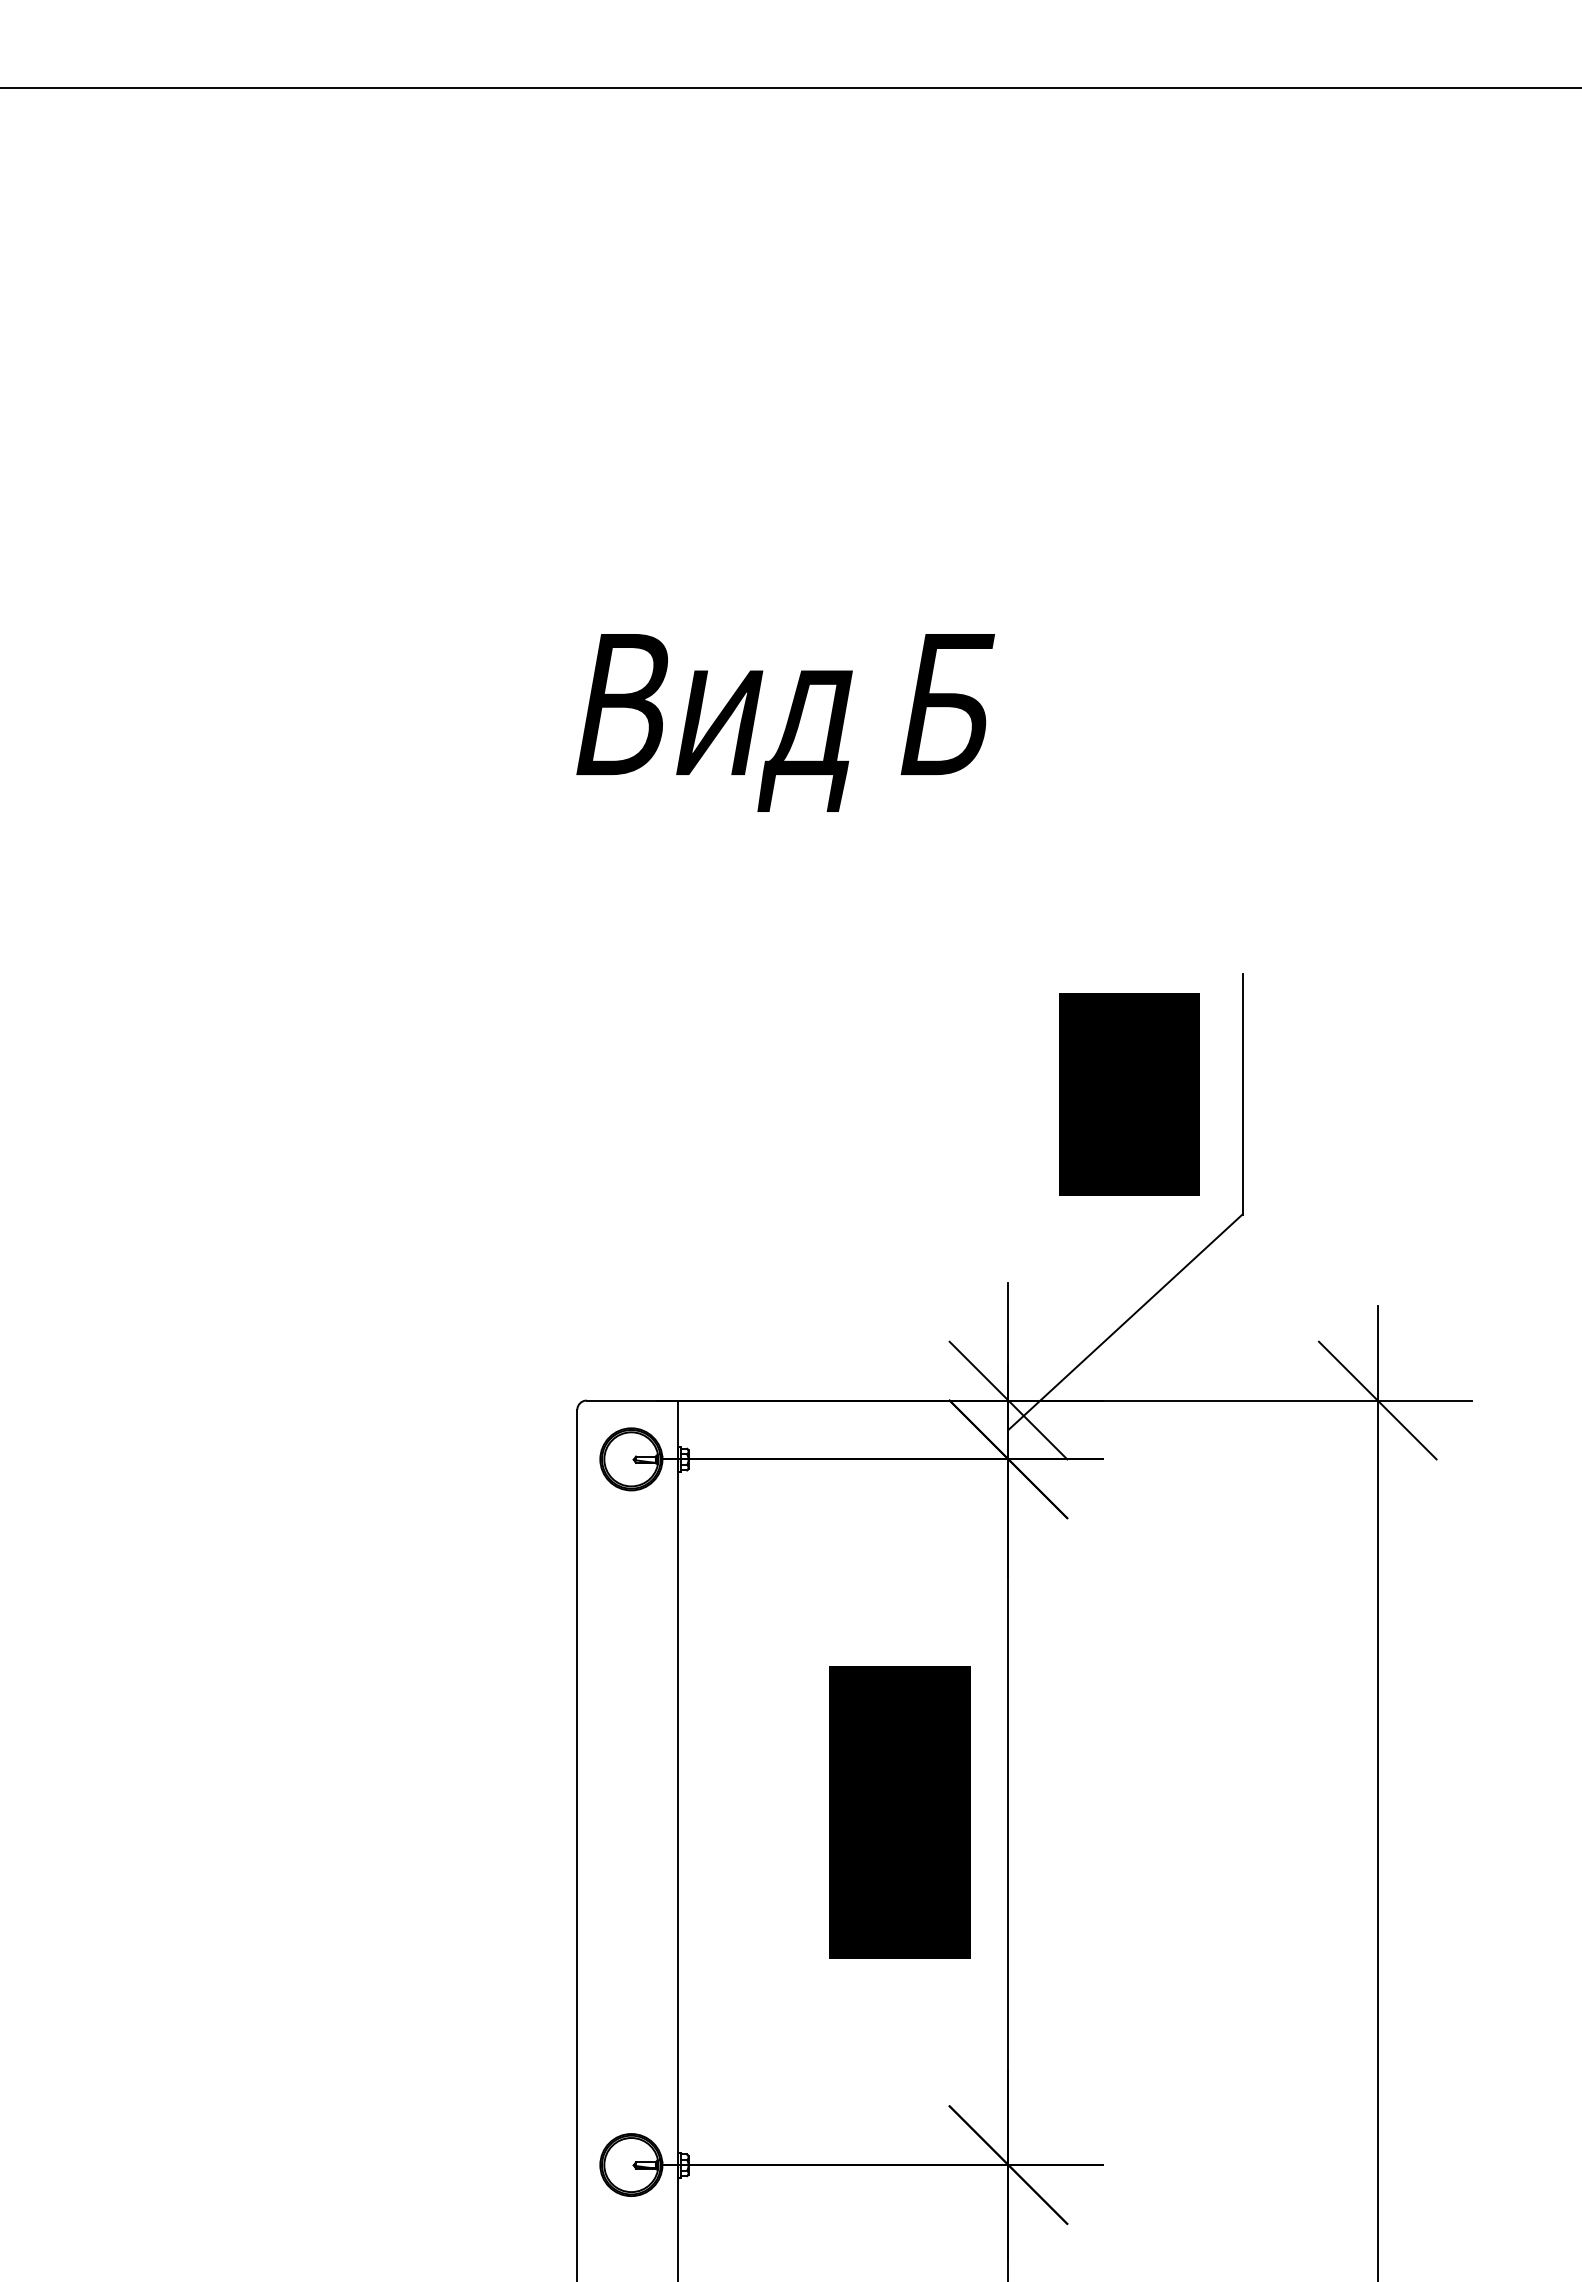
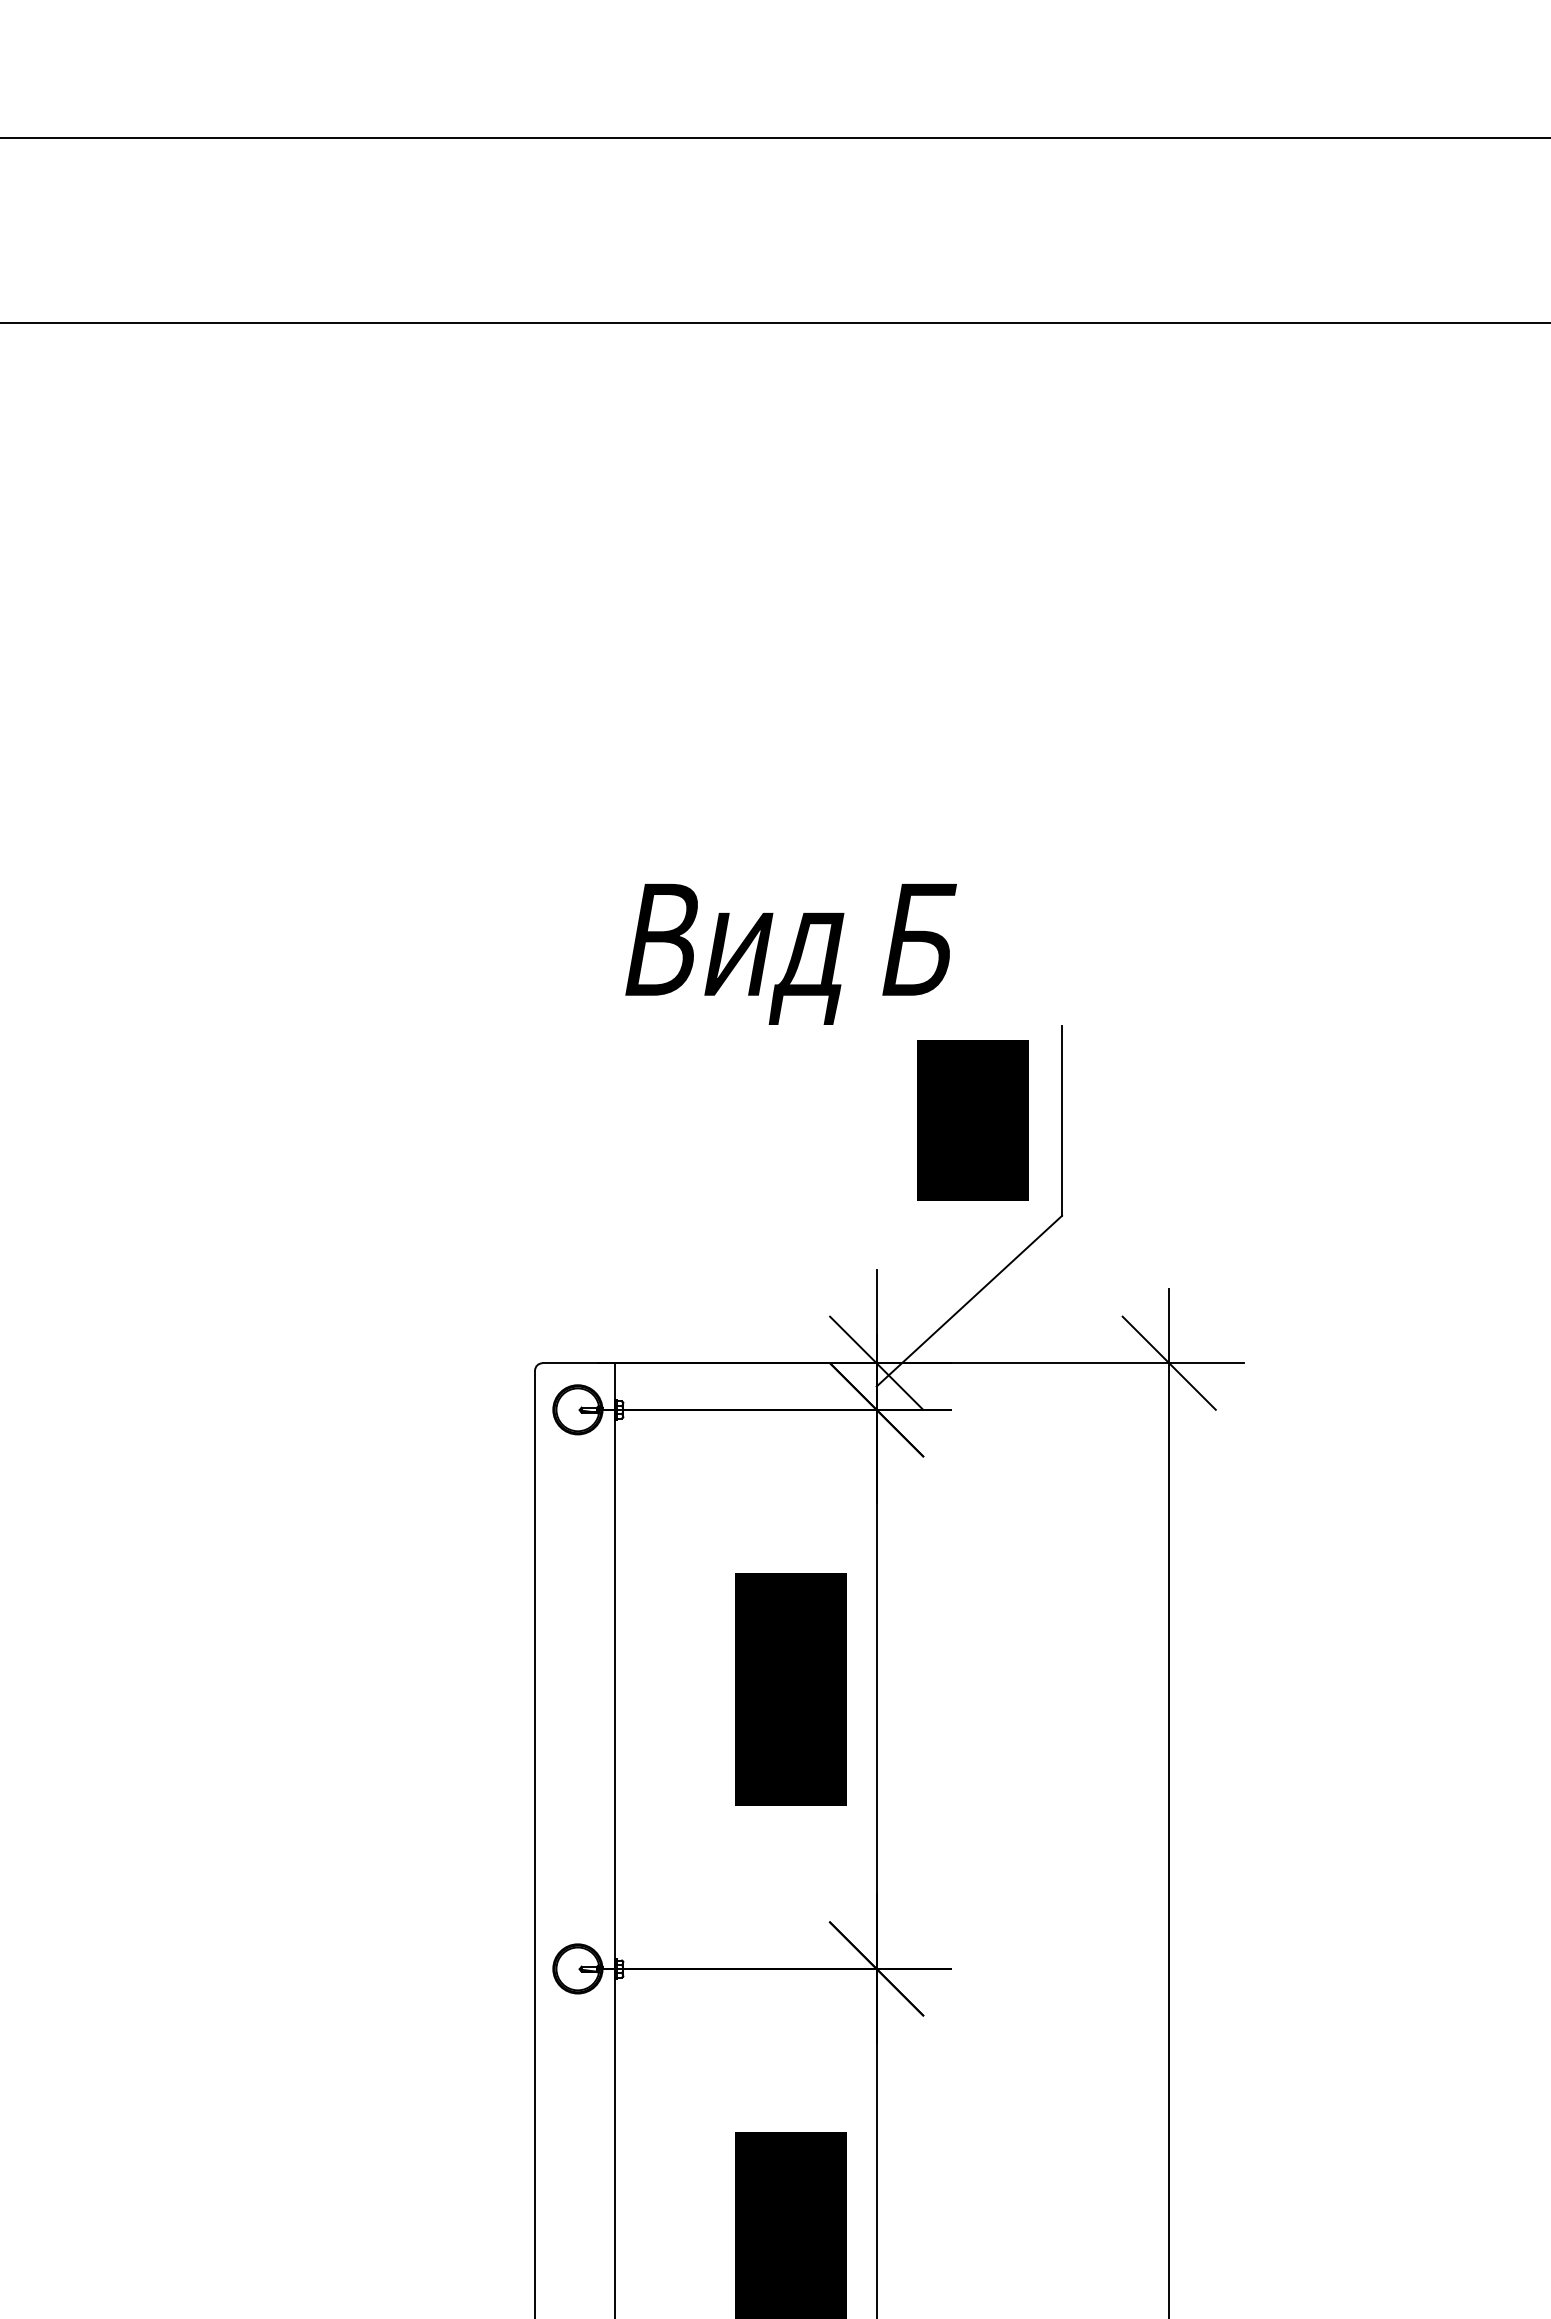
text: (784, 723) -> (790, 954), moved

